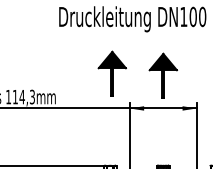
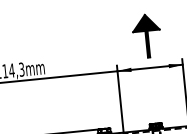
part: (111, 73) -> (96, 39), removed

